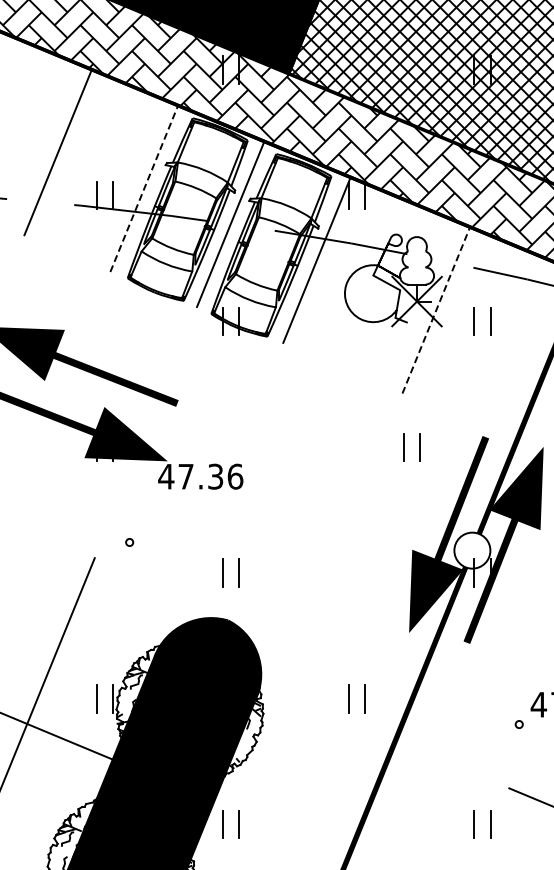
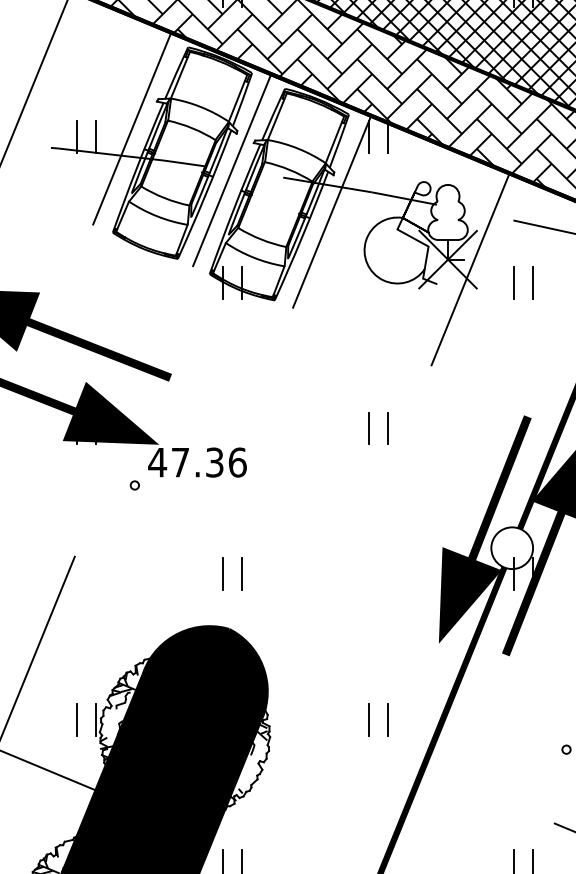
line: (144, 188) -> (132, 128), dashed -> solid
line: (436, 310) -> (470, 270), dashed -> solid
part: (404, 447) -> (369, 428), moved
circle: (129, 542) -> (134, 485), moved

